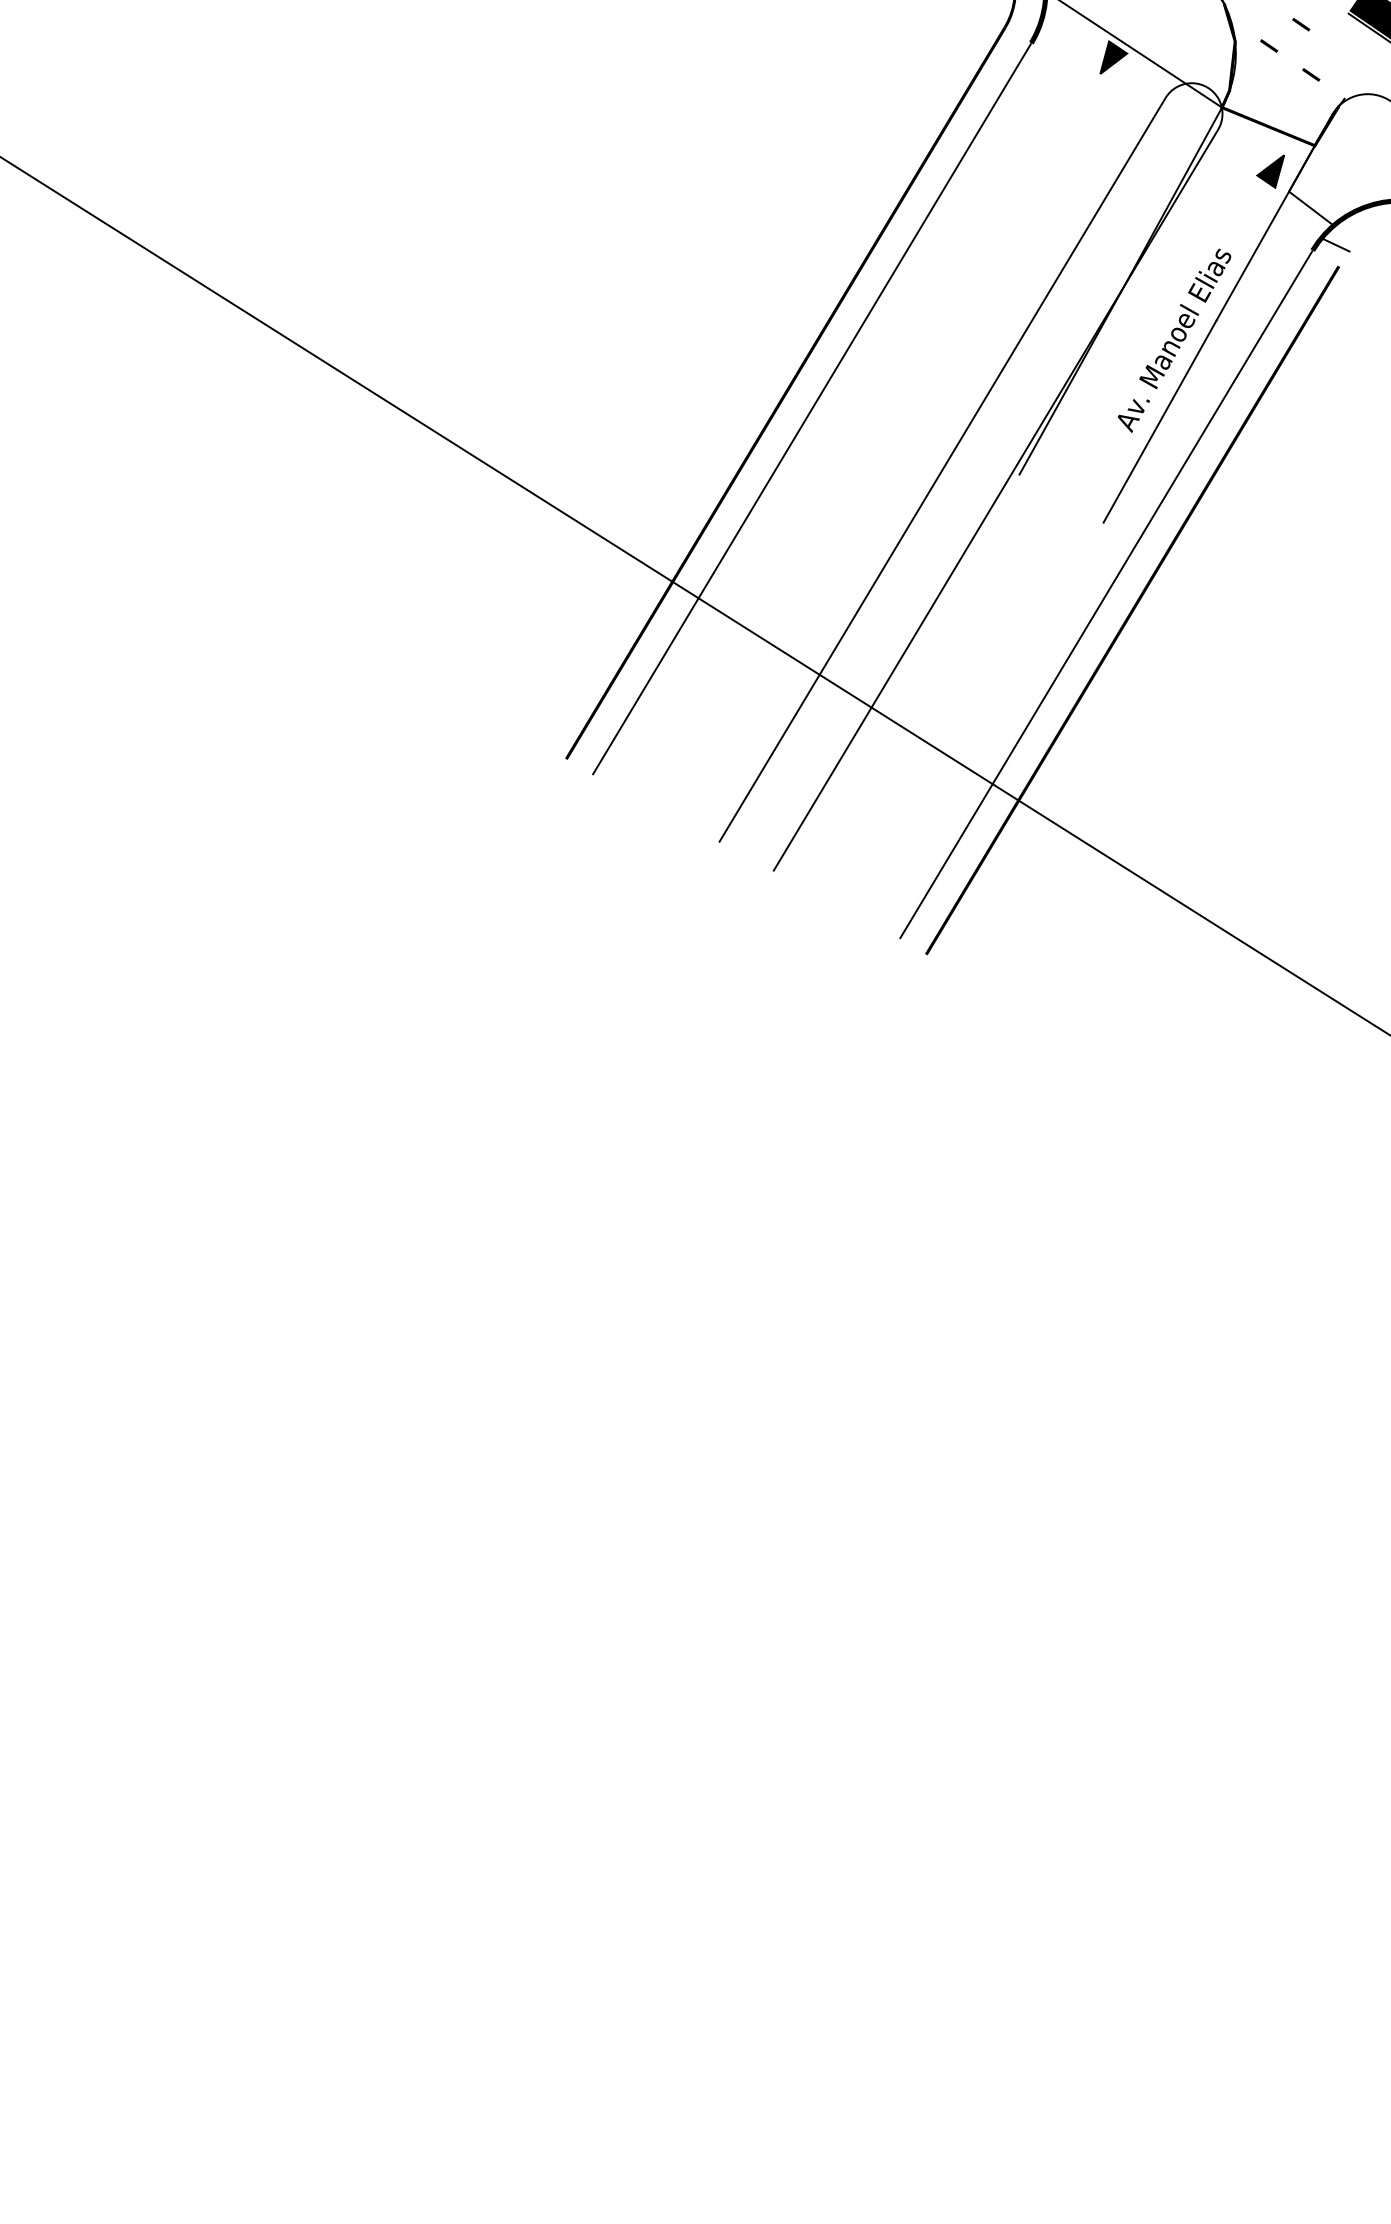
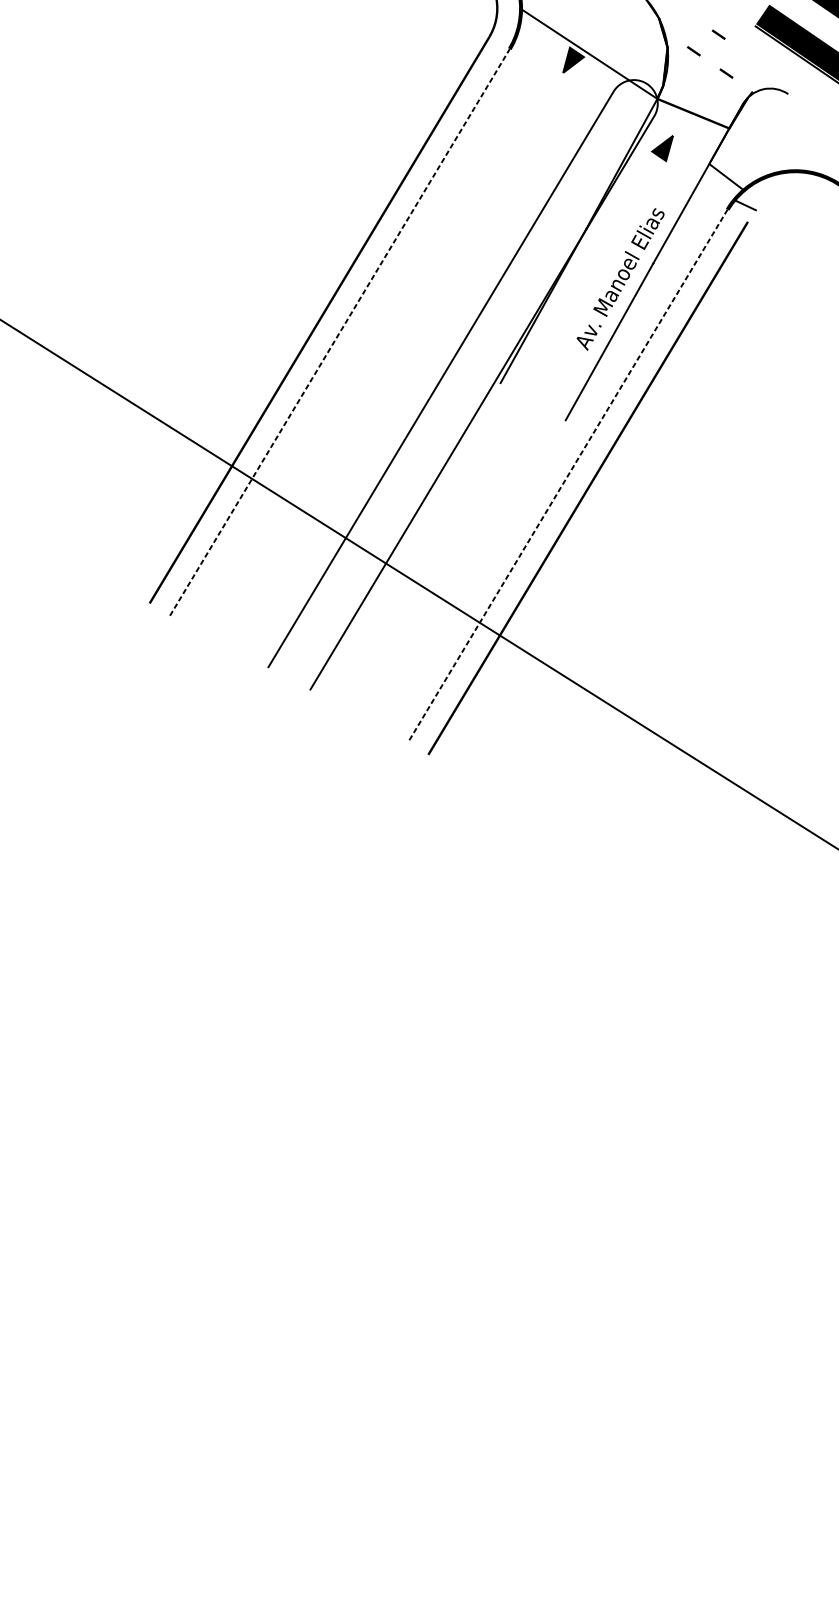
part: (1270, 171) -> (662, 148), moved
line: (812, 409) -> (340, 332), solid -> dashed
line: (1106, 595) -> (567, 476), solid -> dashed

